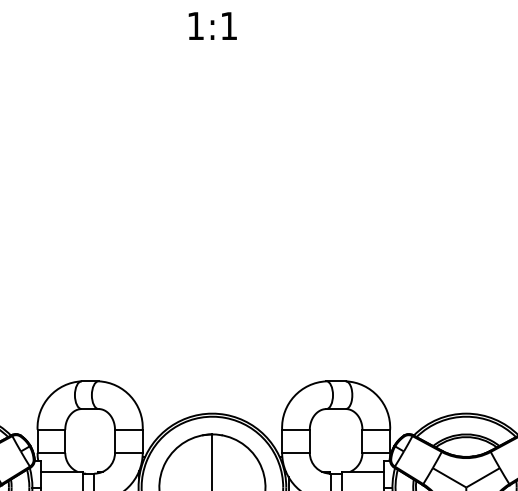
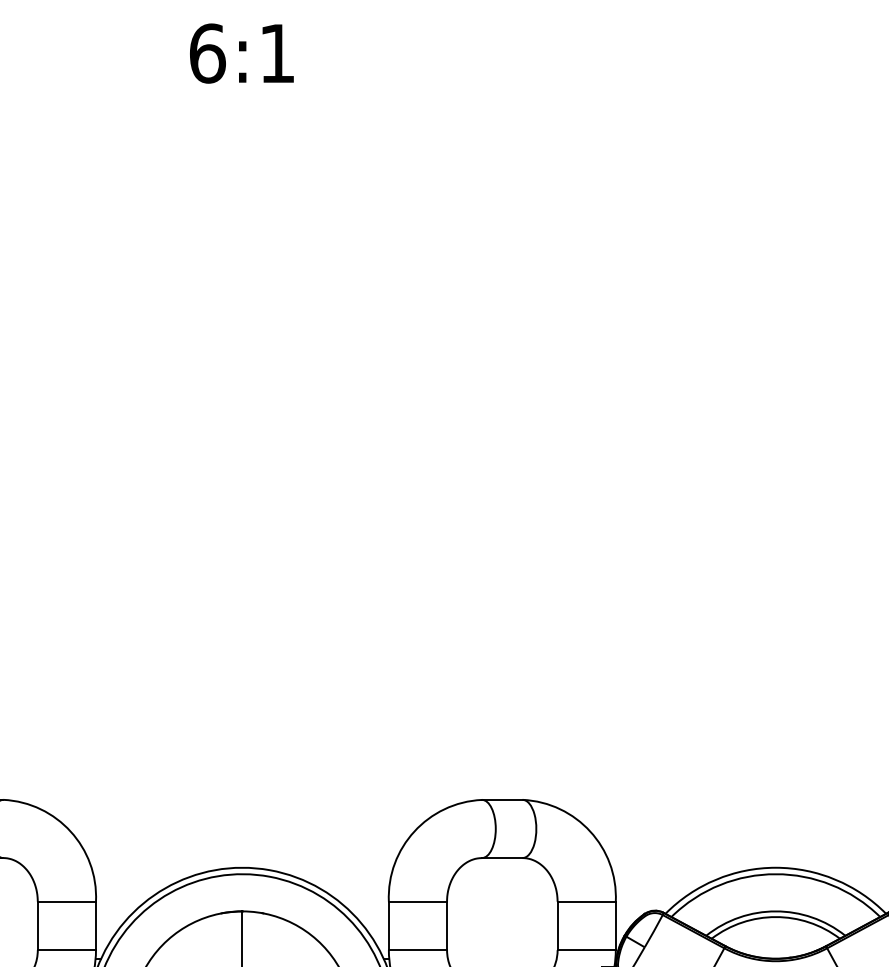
text: (195, 25) -> (206, 52), 1:1 -> 6:1

